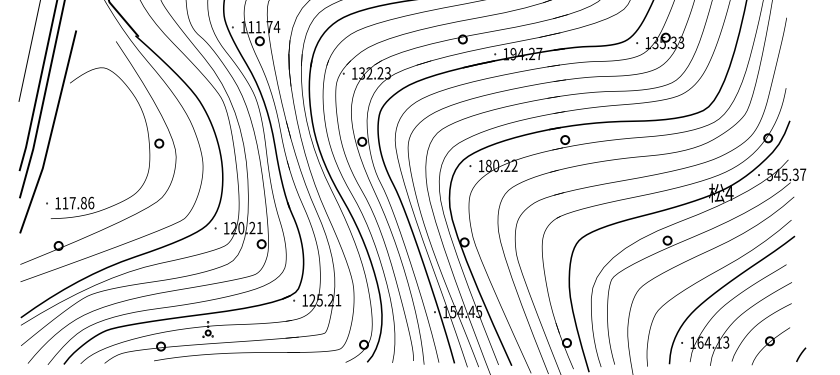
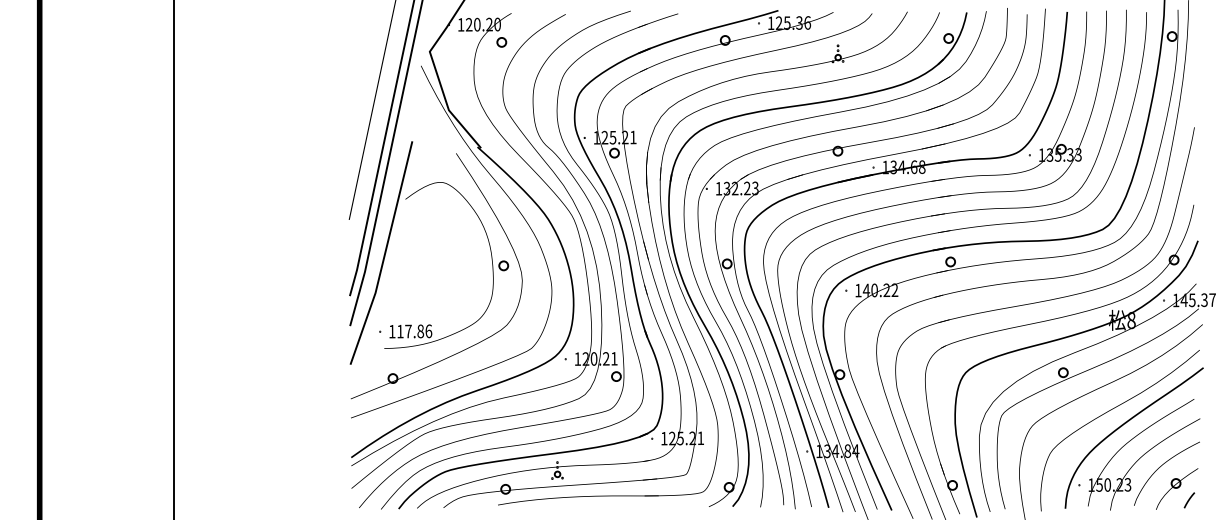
text: (263, 27) -> (618, 137), 111.74 -> 125.21
text: (526, 54) -> (907, 167), 194.27 -> 134.68
text: (488, 165) -> (866, 290), 180.22 -> 140.22
text: (769, 175) -> (1175, 300), 545.37 -> 145.37
text: (729, 193) -> (1131, 320), 4 -> 8
text: (466, 311) -> (841, 450), 154.45 -> 134.84
text: (709, 342) -> (1109, 484), 164.13 -> 150.23
line: (801, 354) -> (1189, 500), moved

